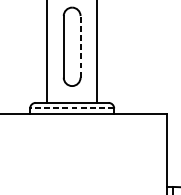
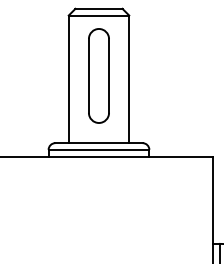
line: (80, 46) -> (109, 75), dashed -> solid
line: (71, 108) -> (98, 149), dashed -> solid

